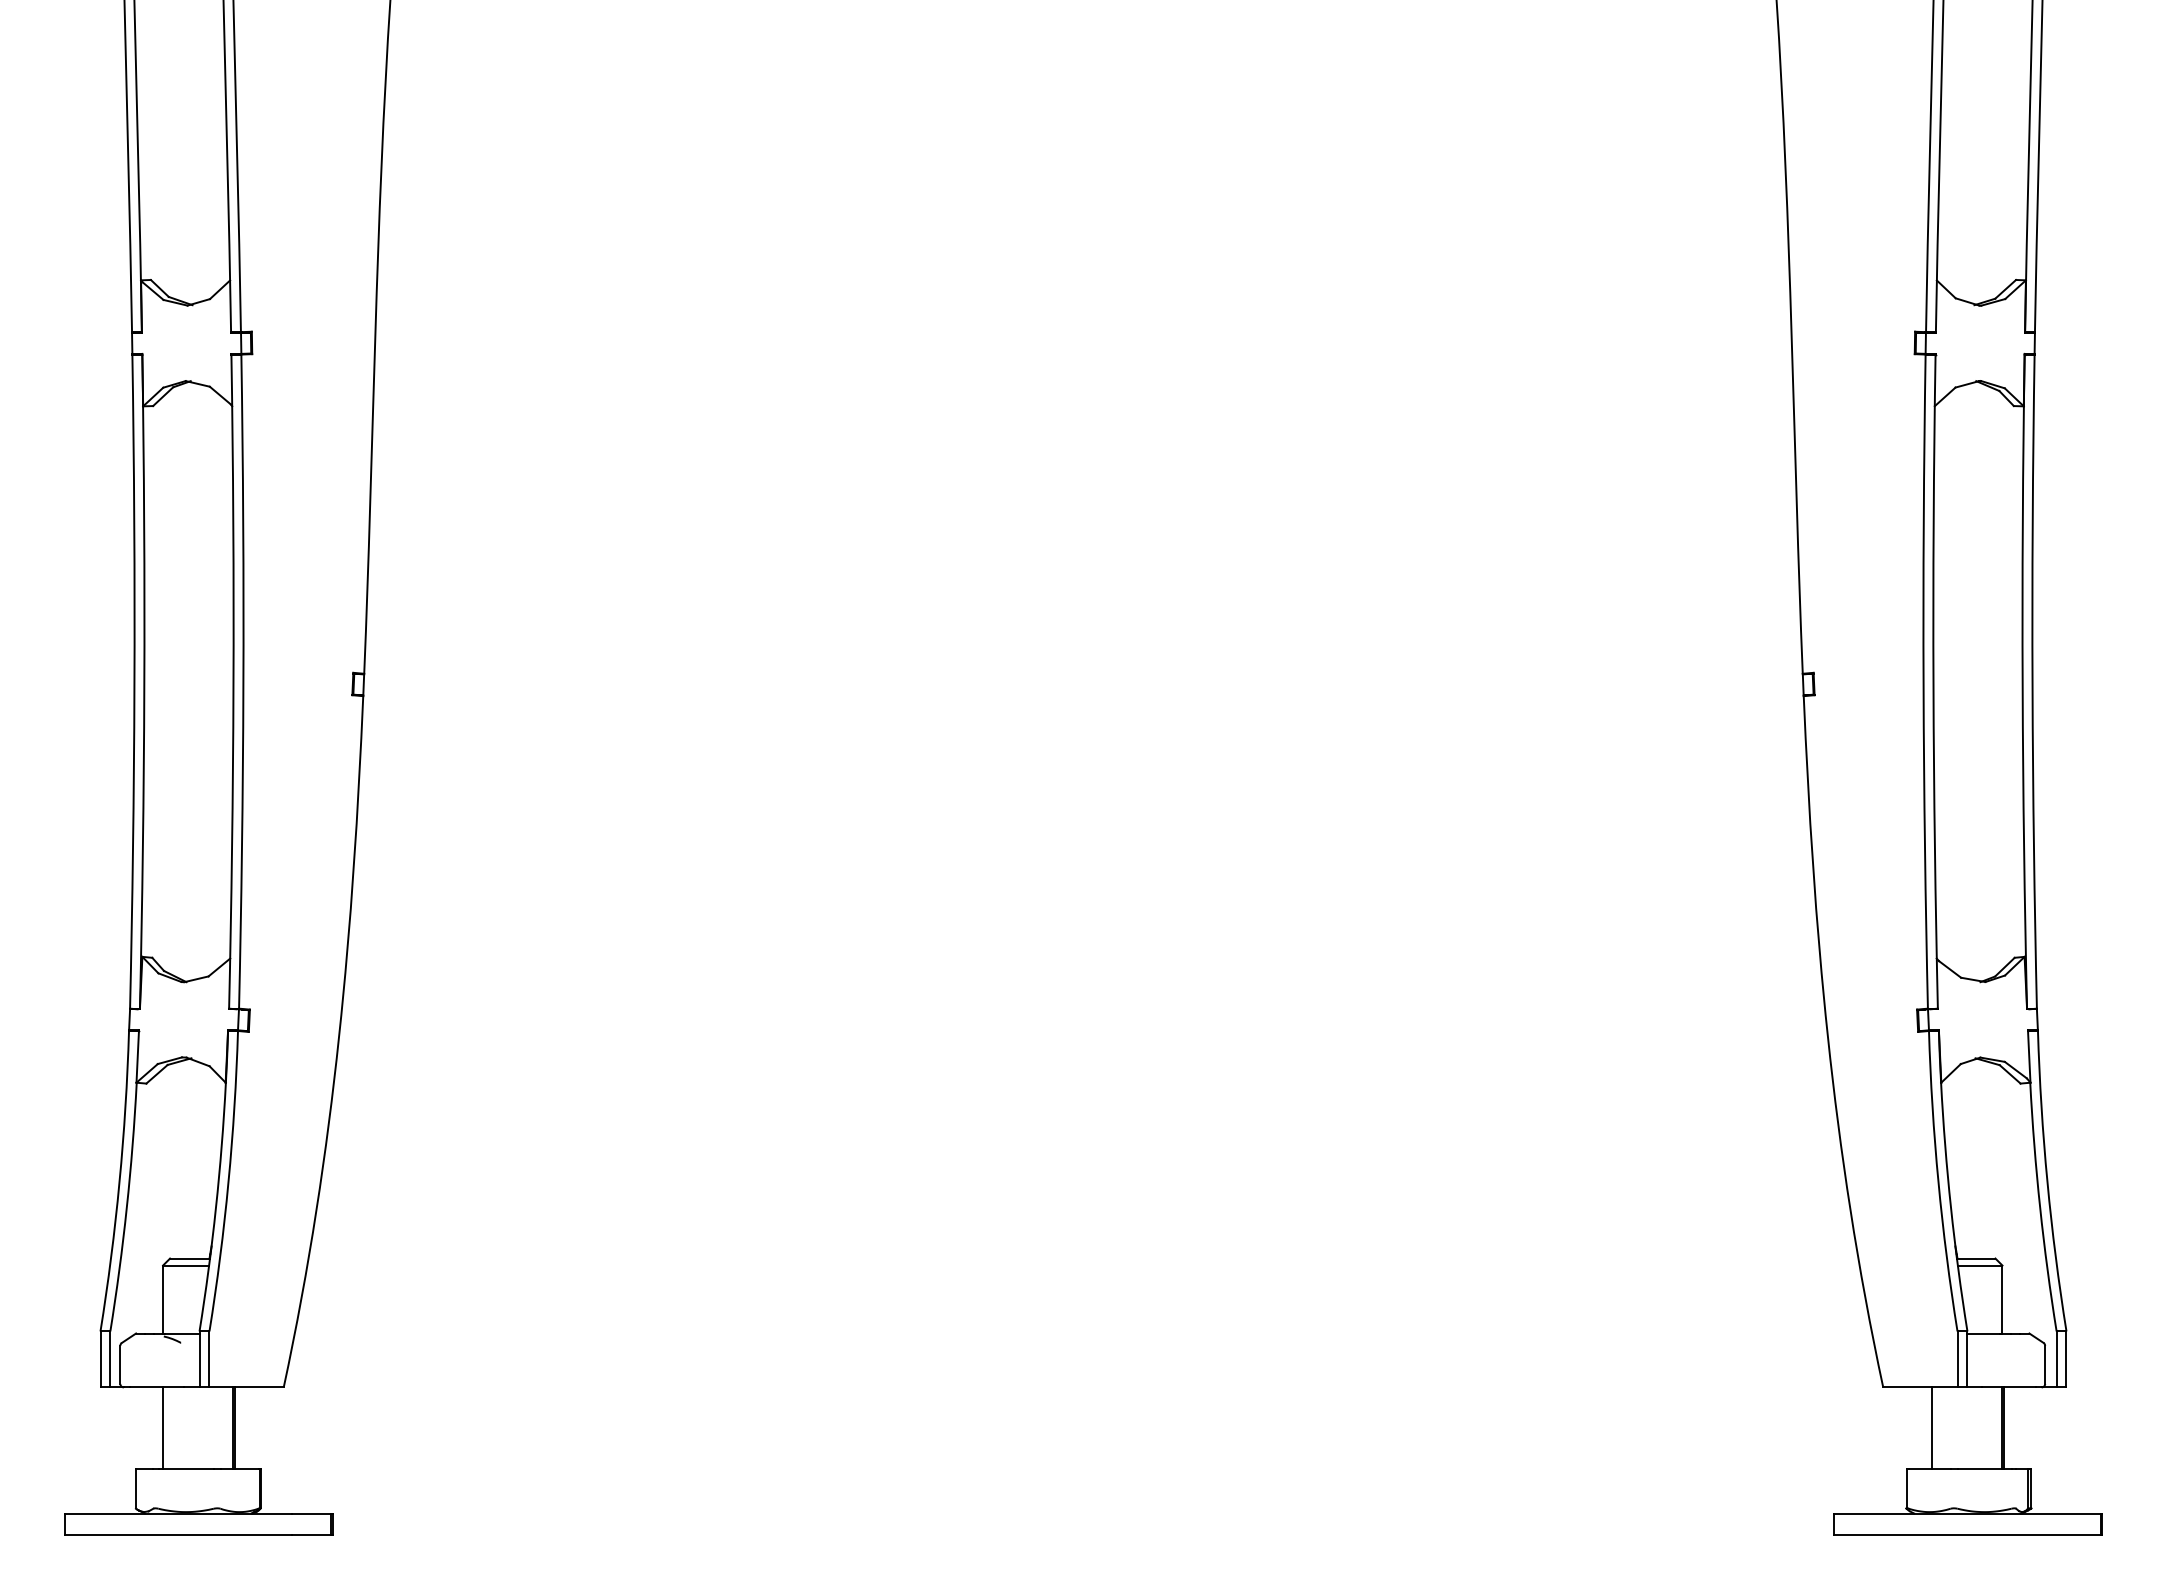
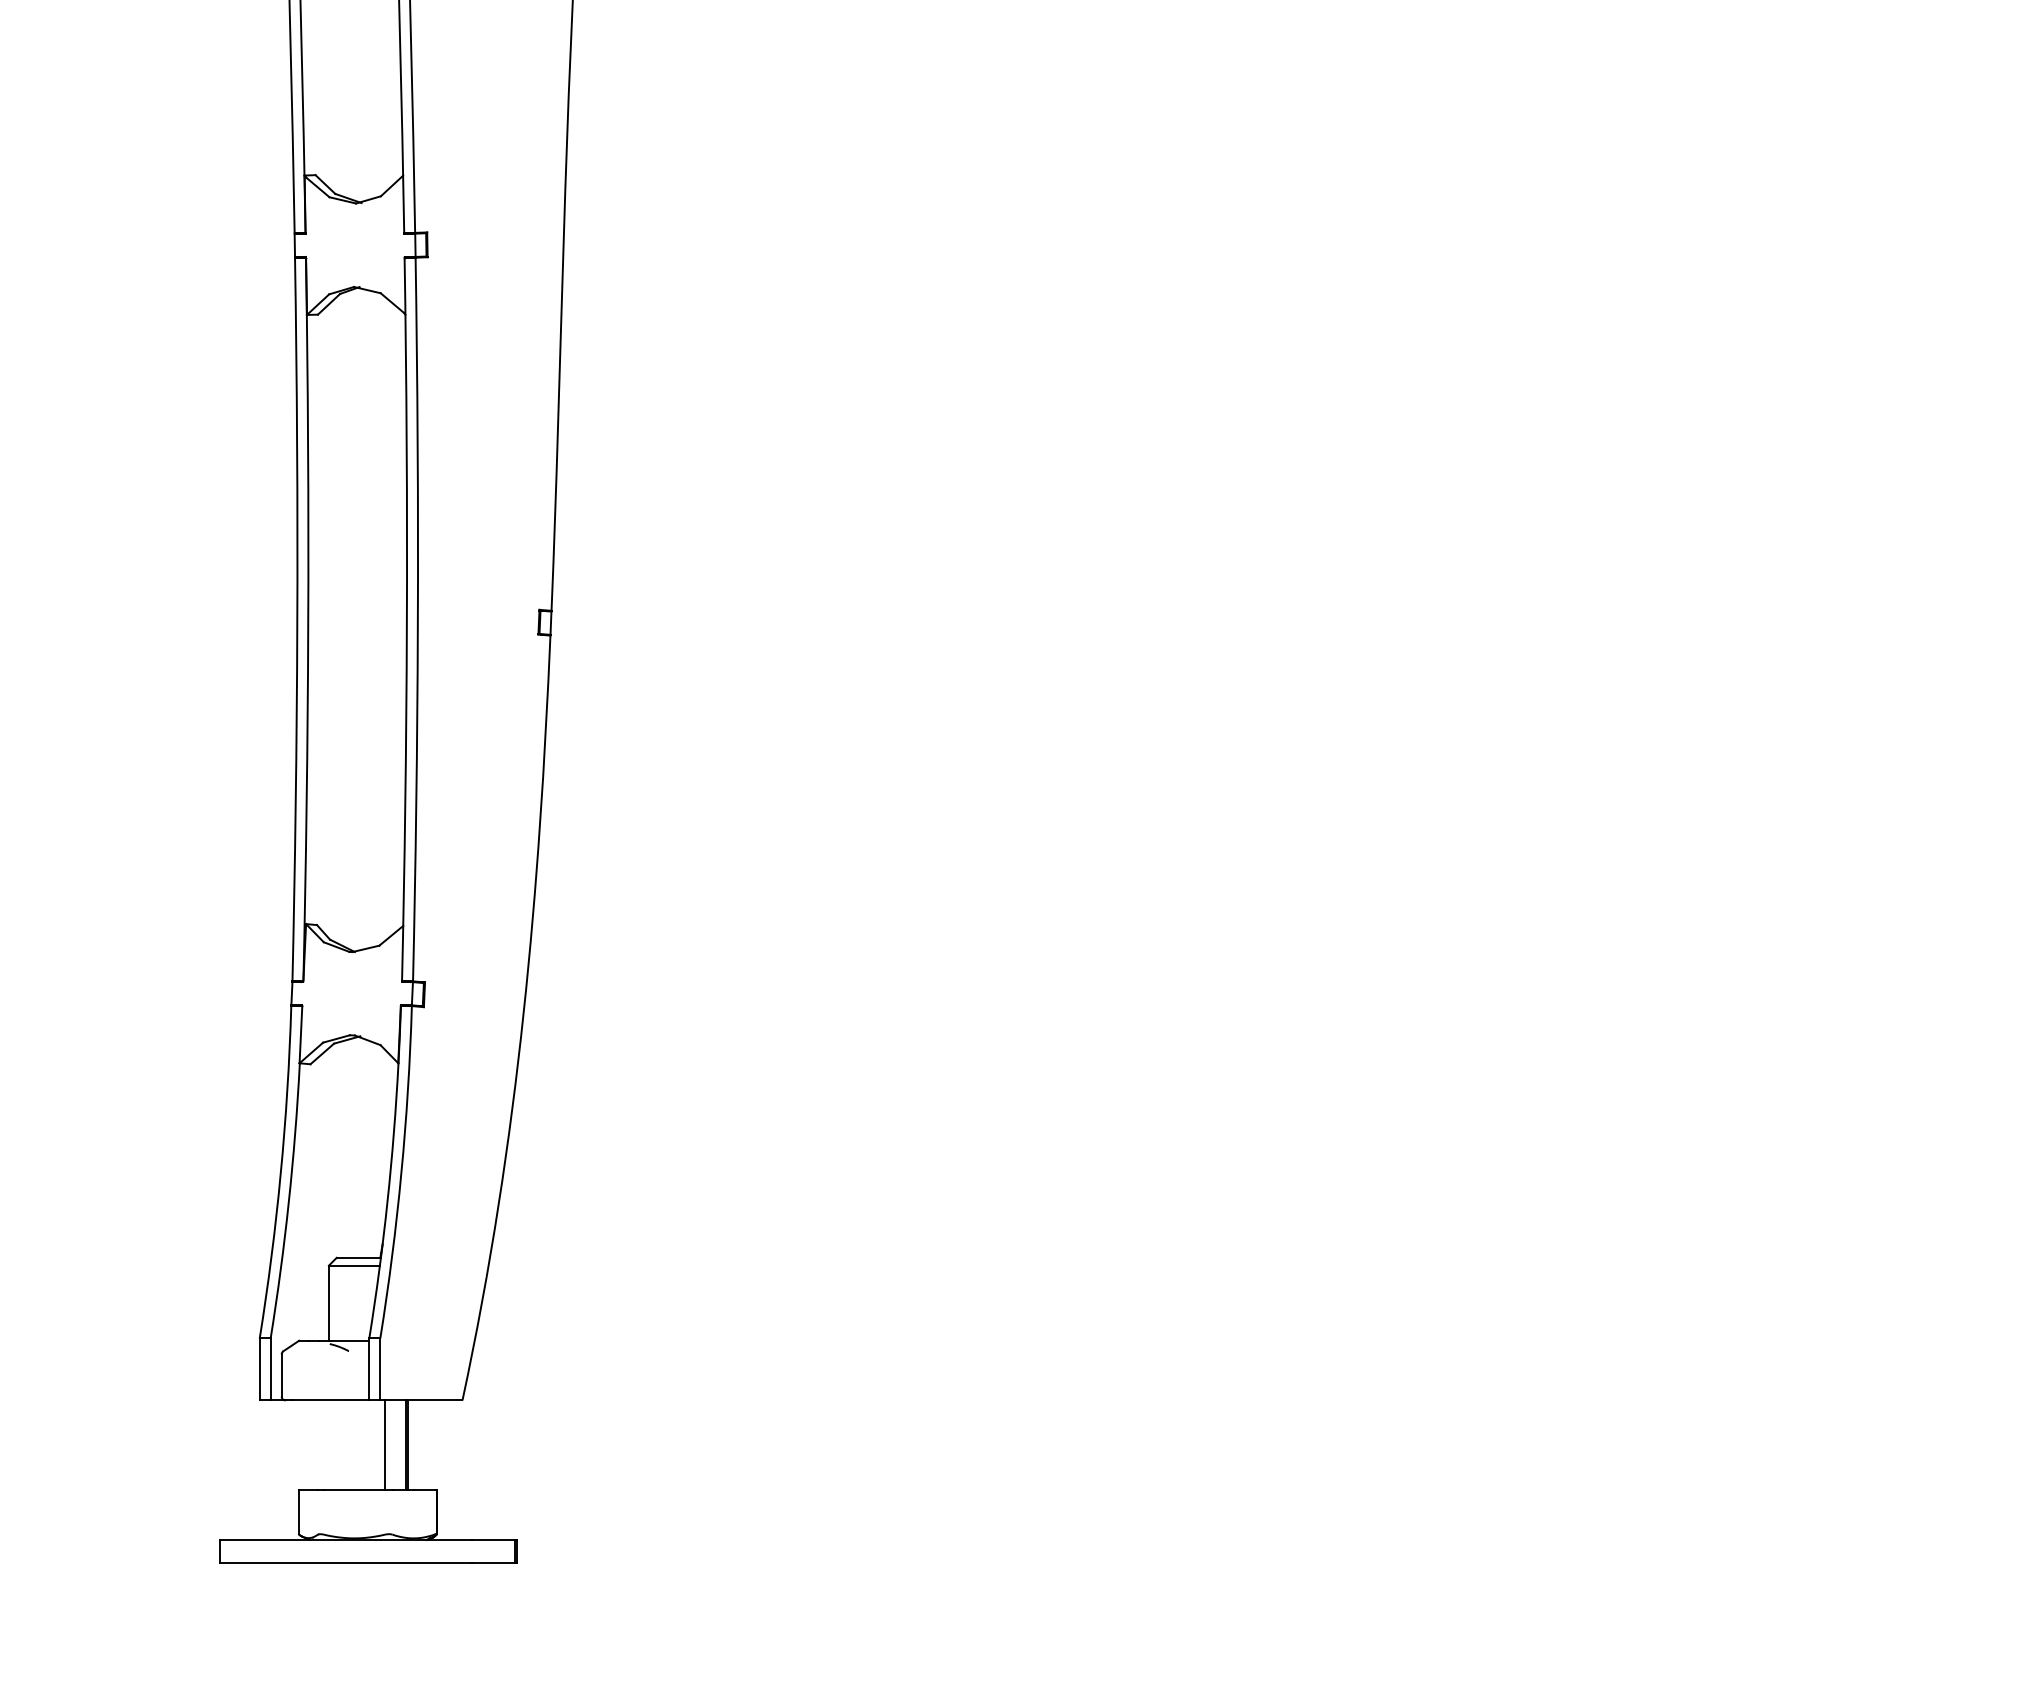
line: (163, 1427) -> (385, 1444), moved

